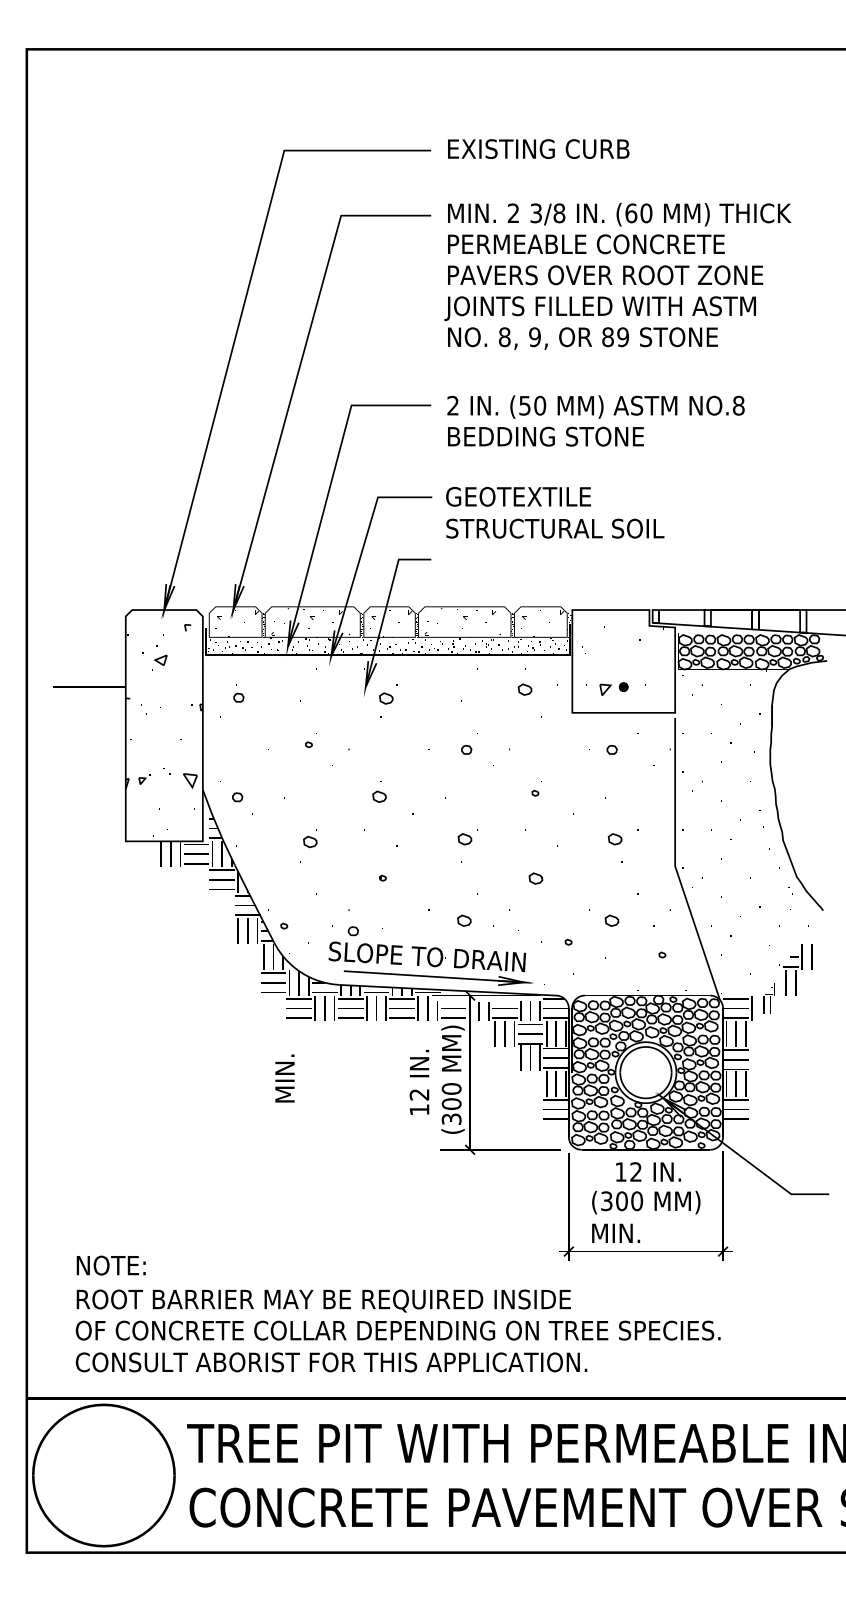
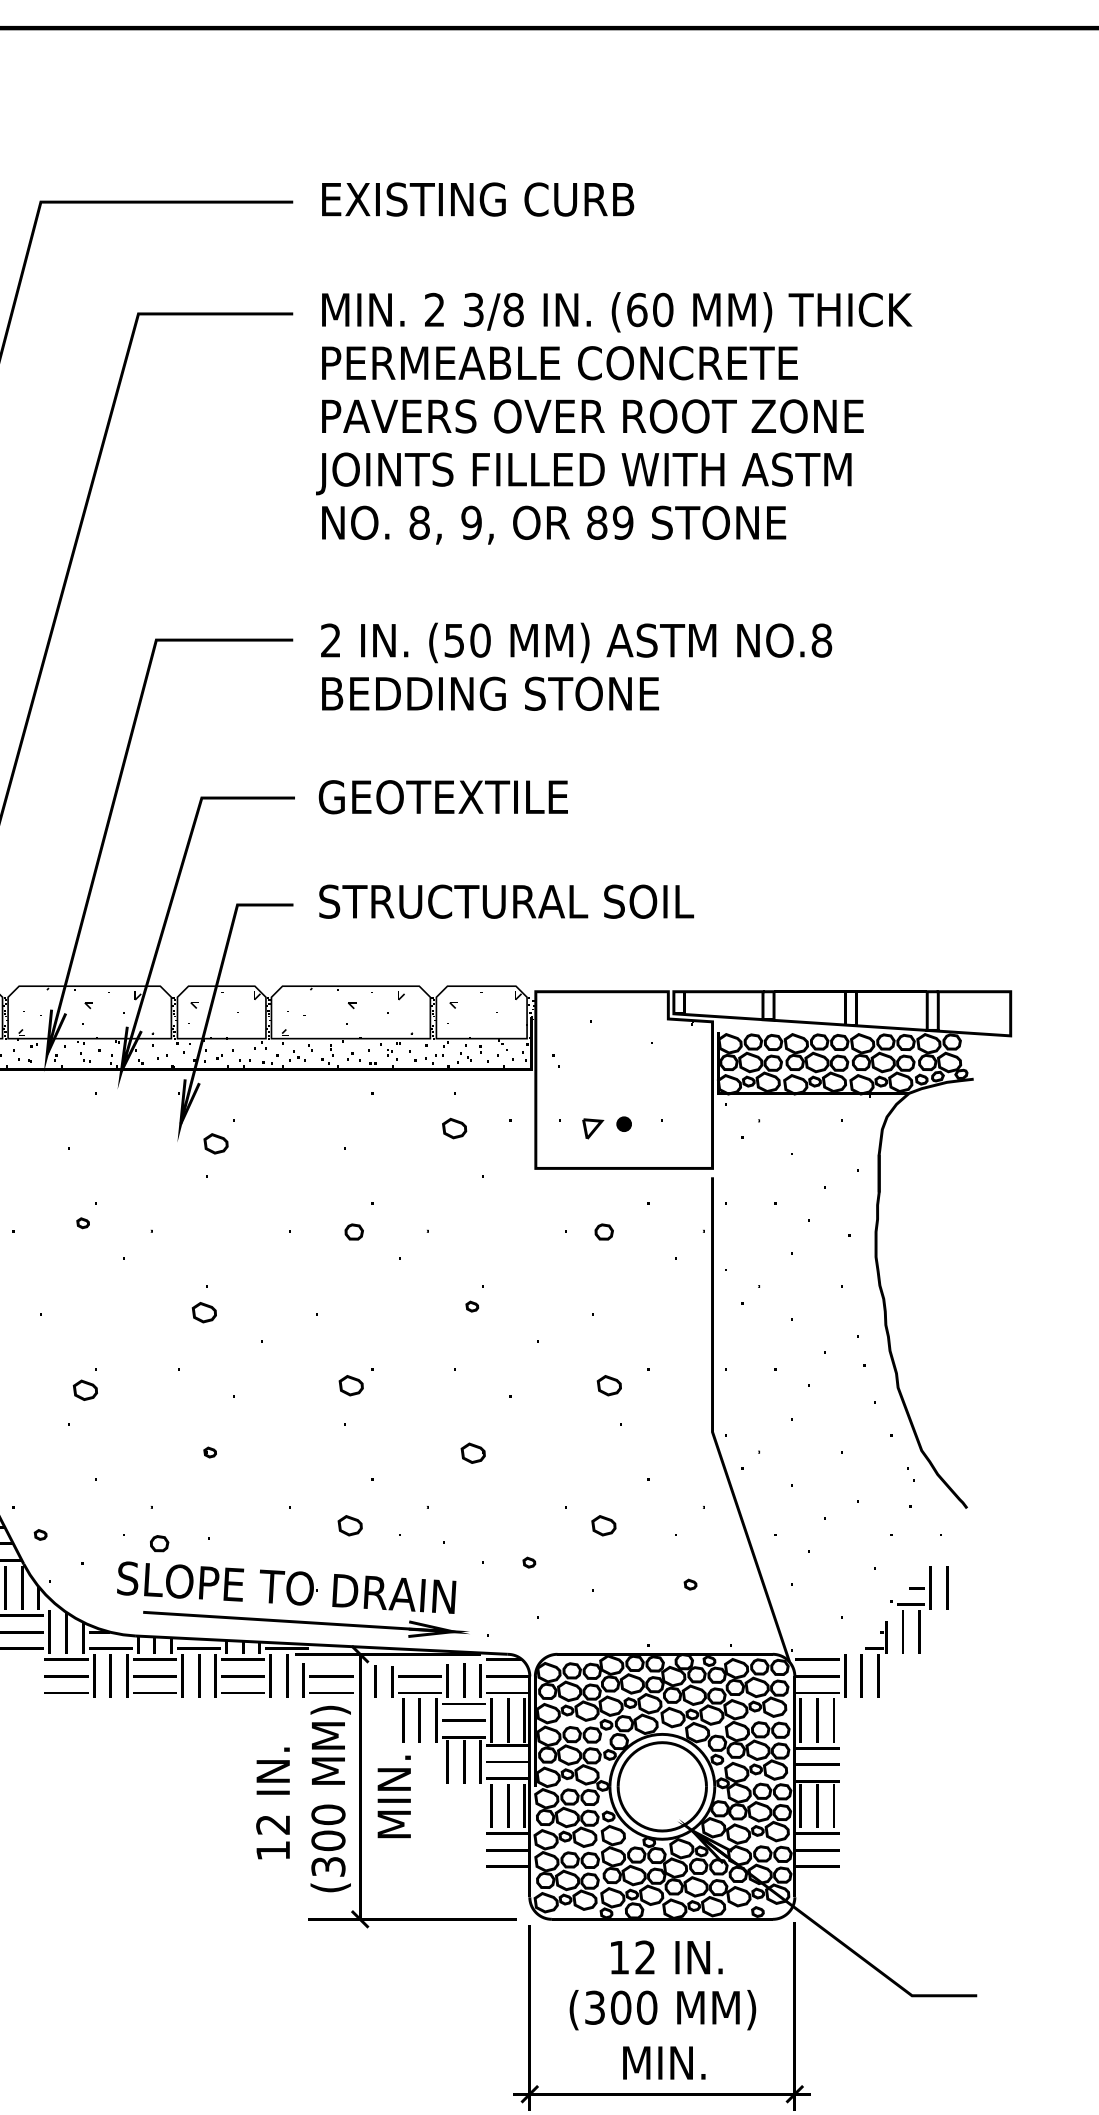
text: (555, 528) -> (506, 901), moved
part: (768, 998) -> (872, 1659), size x1.43
text: (284, 1078) -> (393, 1796), moved
text: (616, 1232) -> (664, 2061), moved

